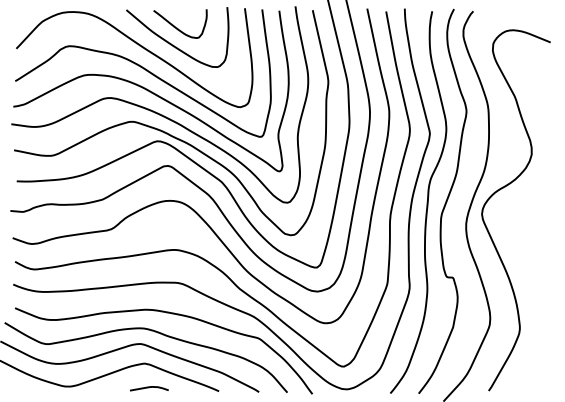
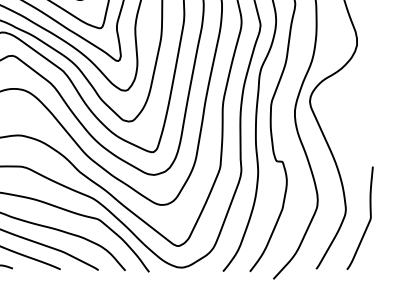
curve: (543, 341) -> (368, 222), added

